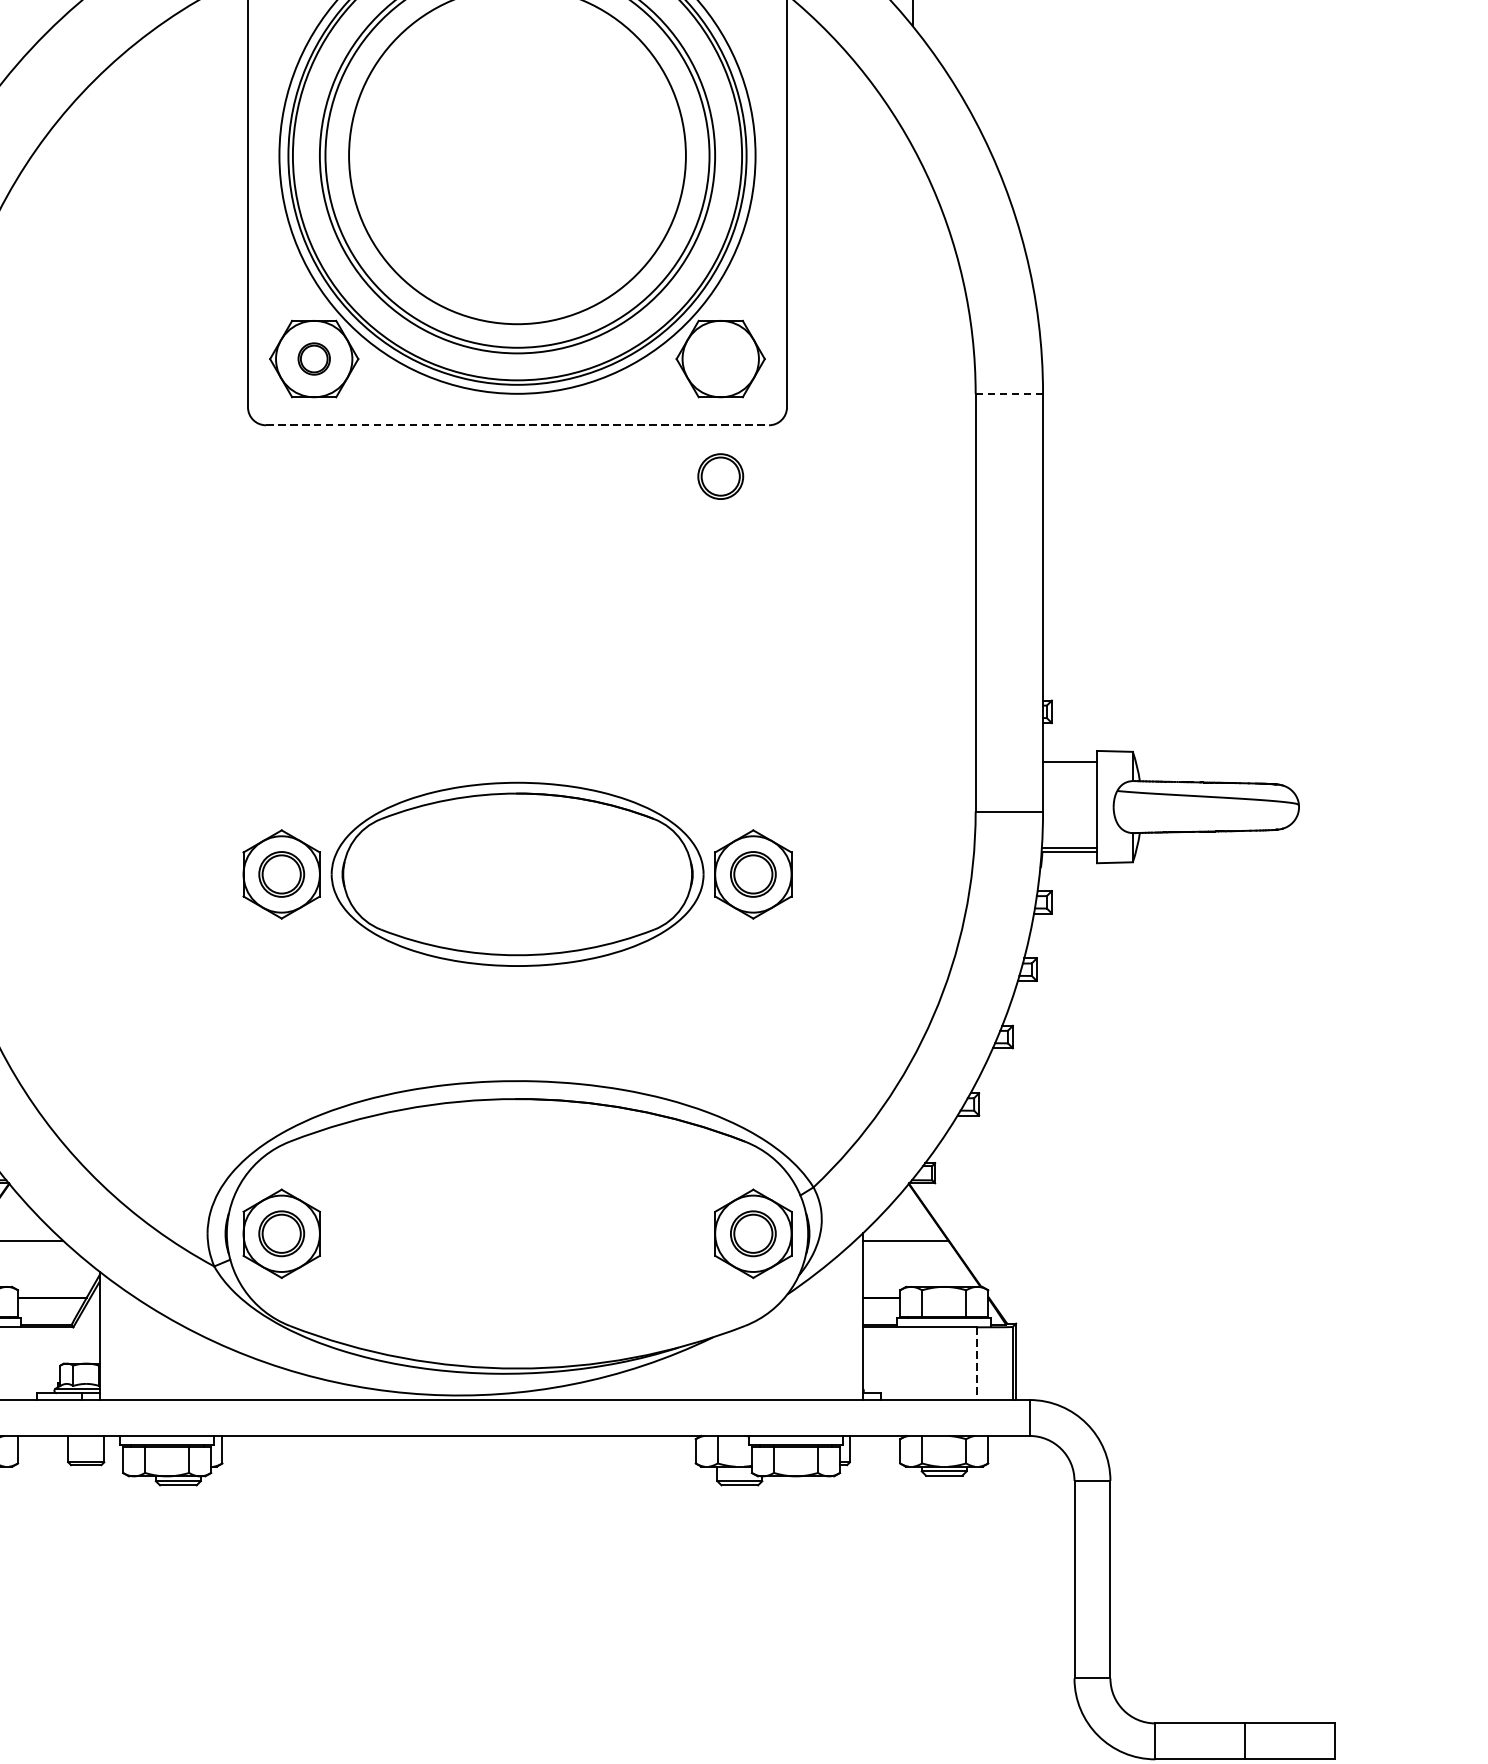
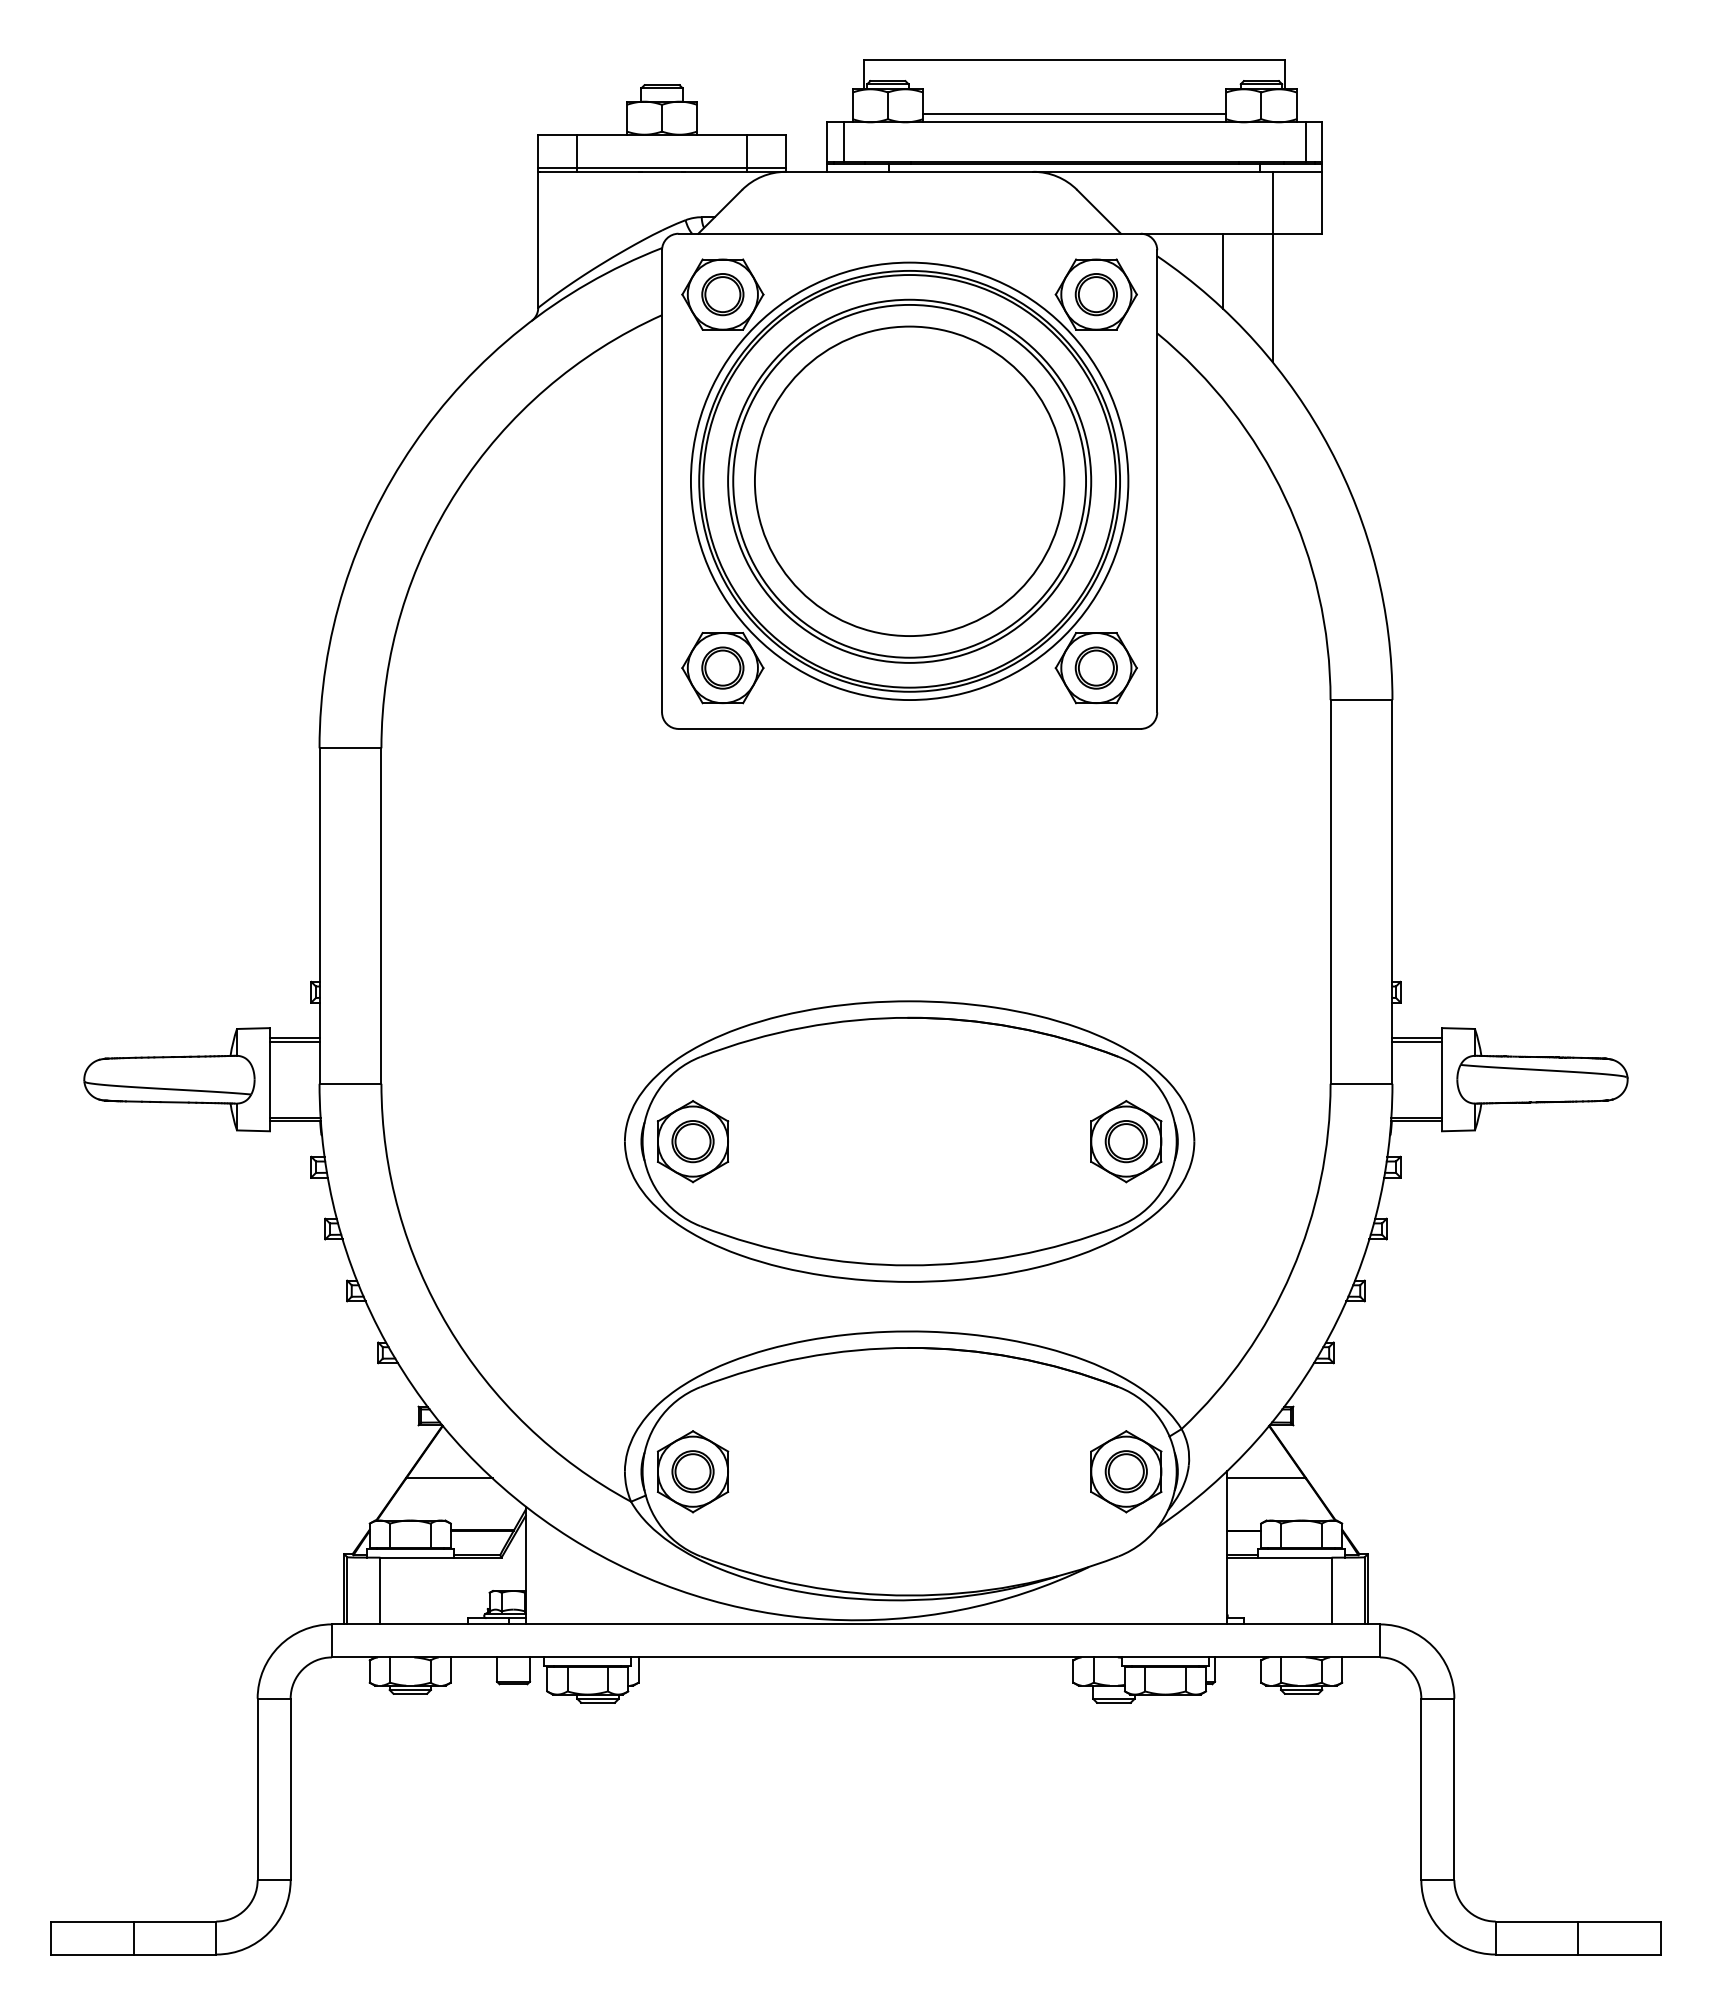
part: (313, 358) -> (722, 667), size x1.43
line: (1009, 394) -> (1361, 700), dashed -> solid
line: (518, 424) -> (910, 728), dashed -> solid
part: (719, 475) -> (1095, 667), moved
line: (1069, 765) -> (1416, 1041), added
part: (517, 874) -> (909, 1141), size x1.67
line: (976, 1364) -> (1331, 1591), dashed -> solid

